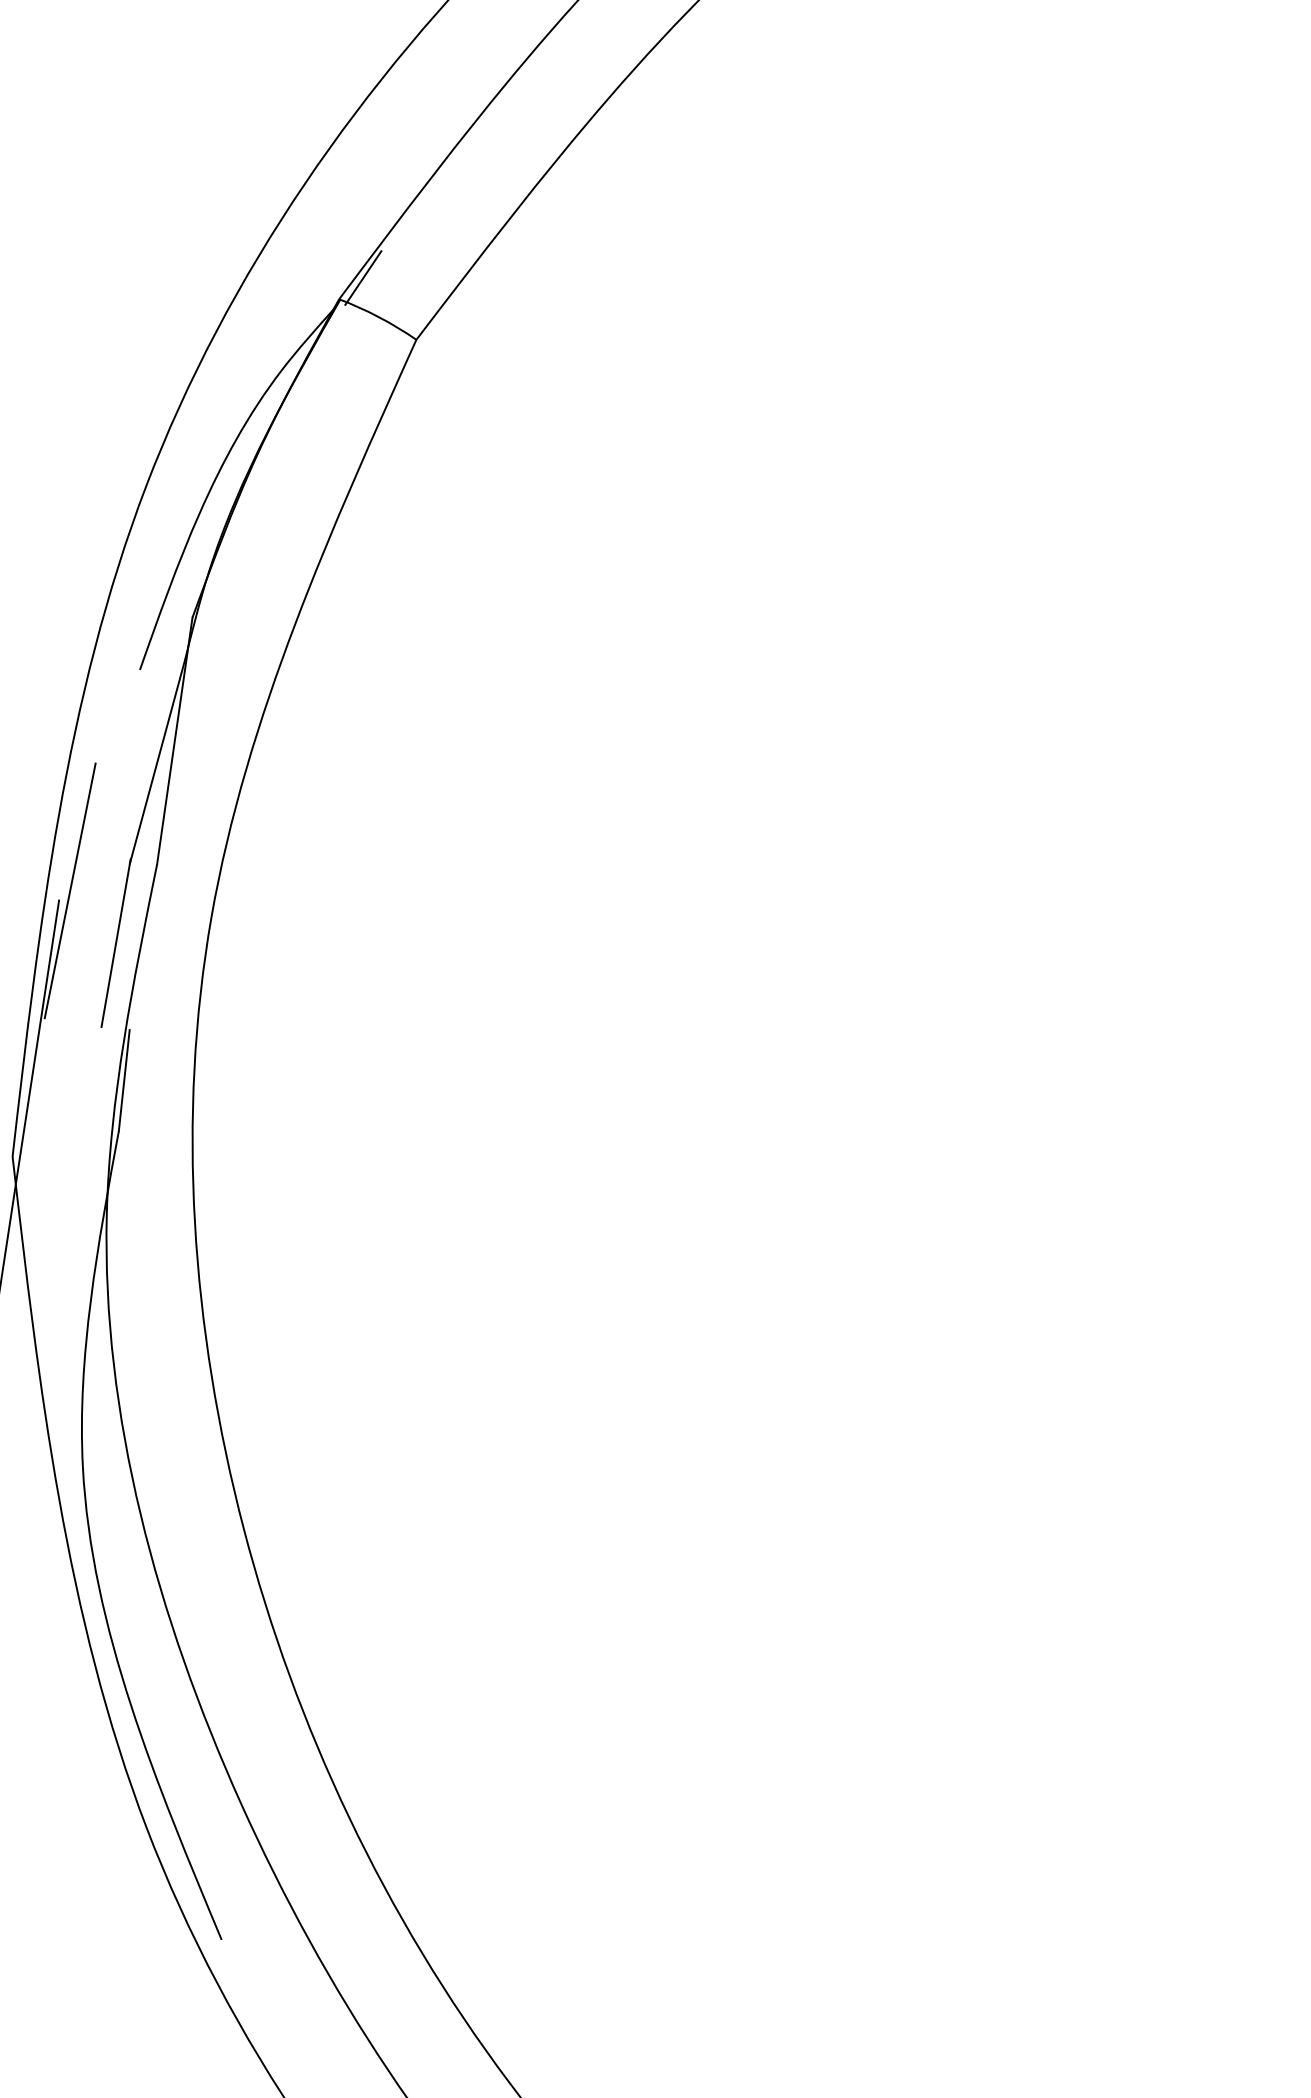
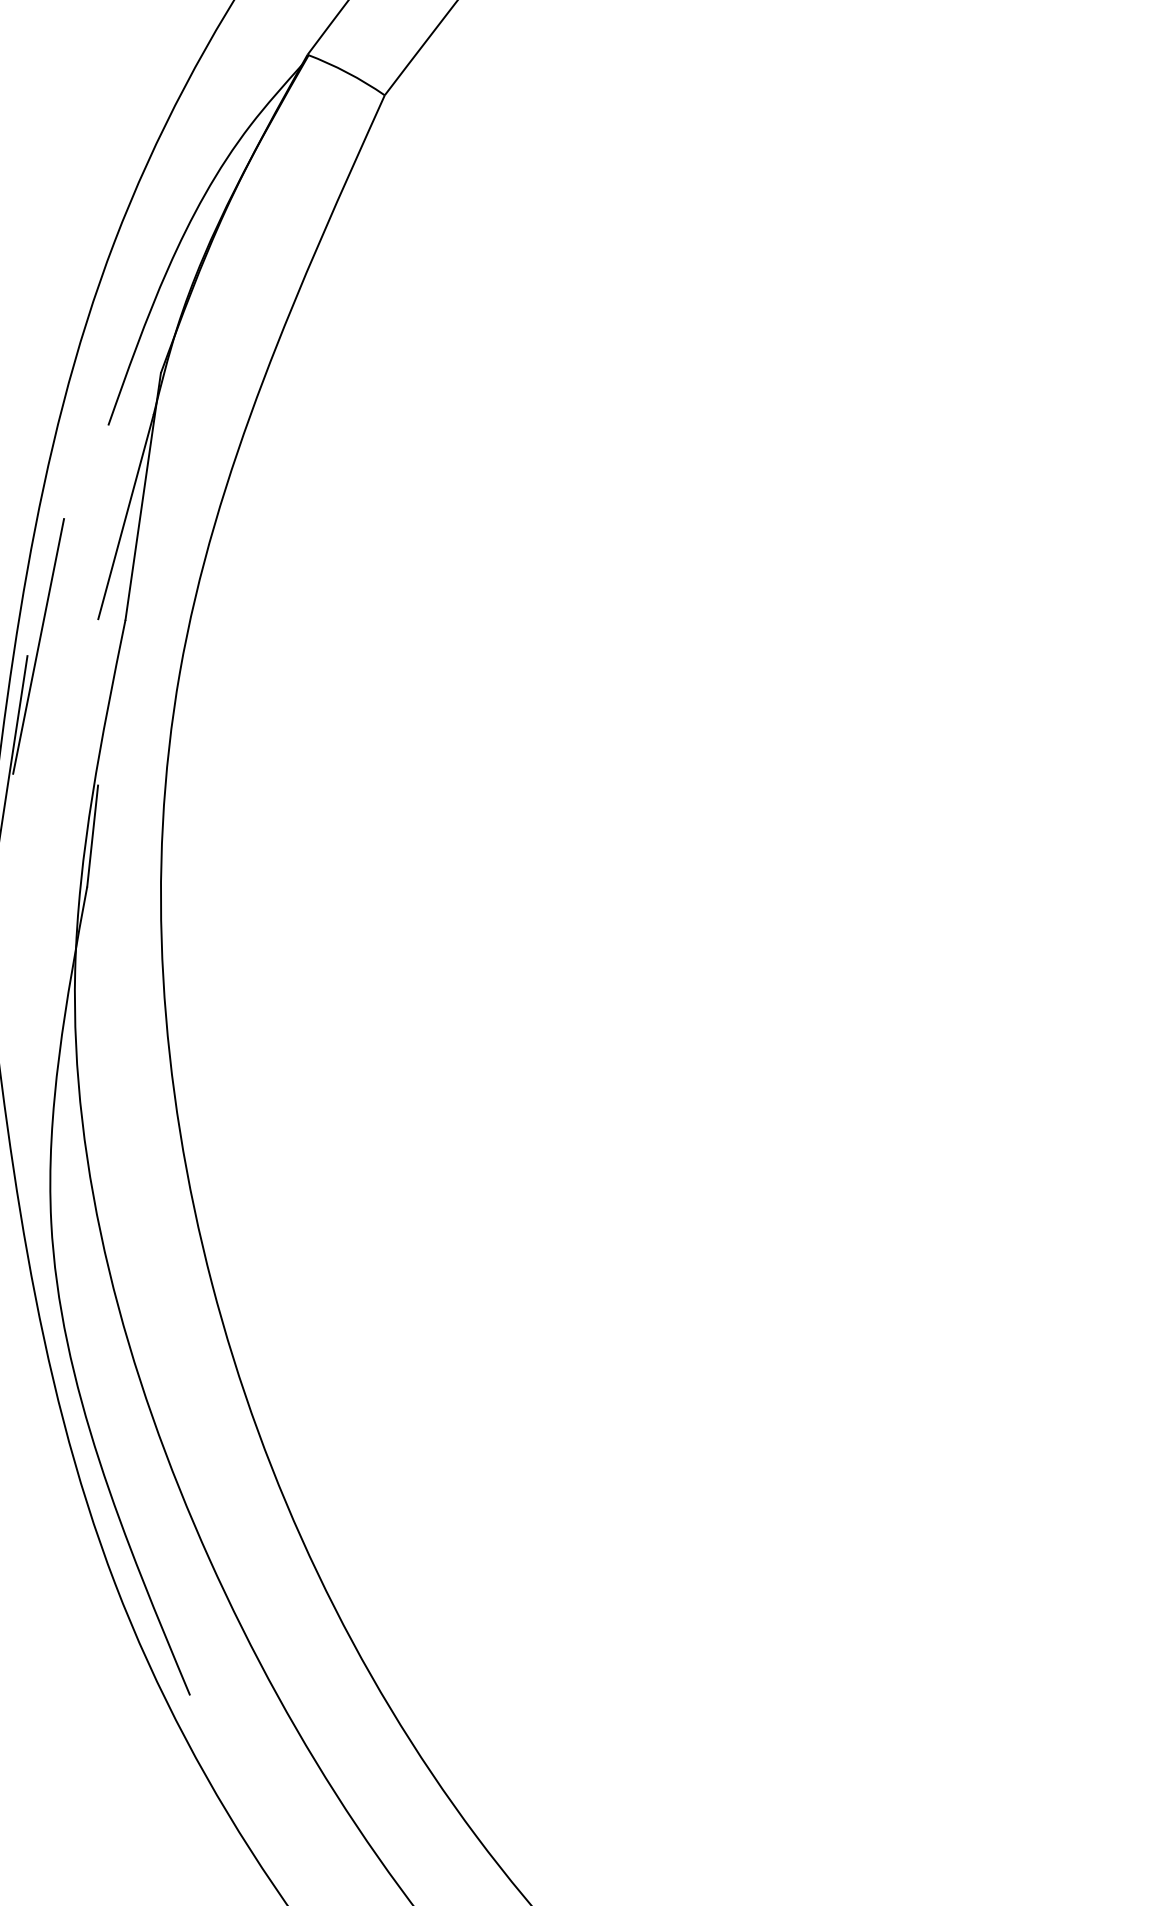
line: (363, 277) -> (331, 33), removed
line: (115, 943) -> (83, 699), removed

